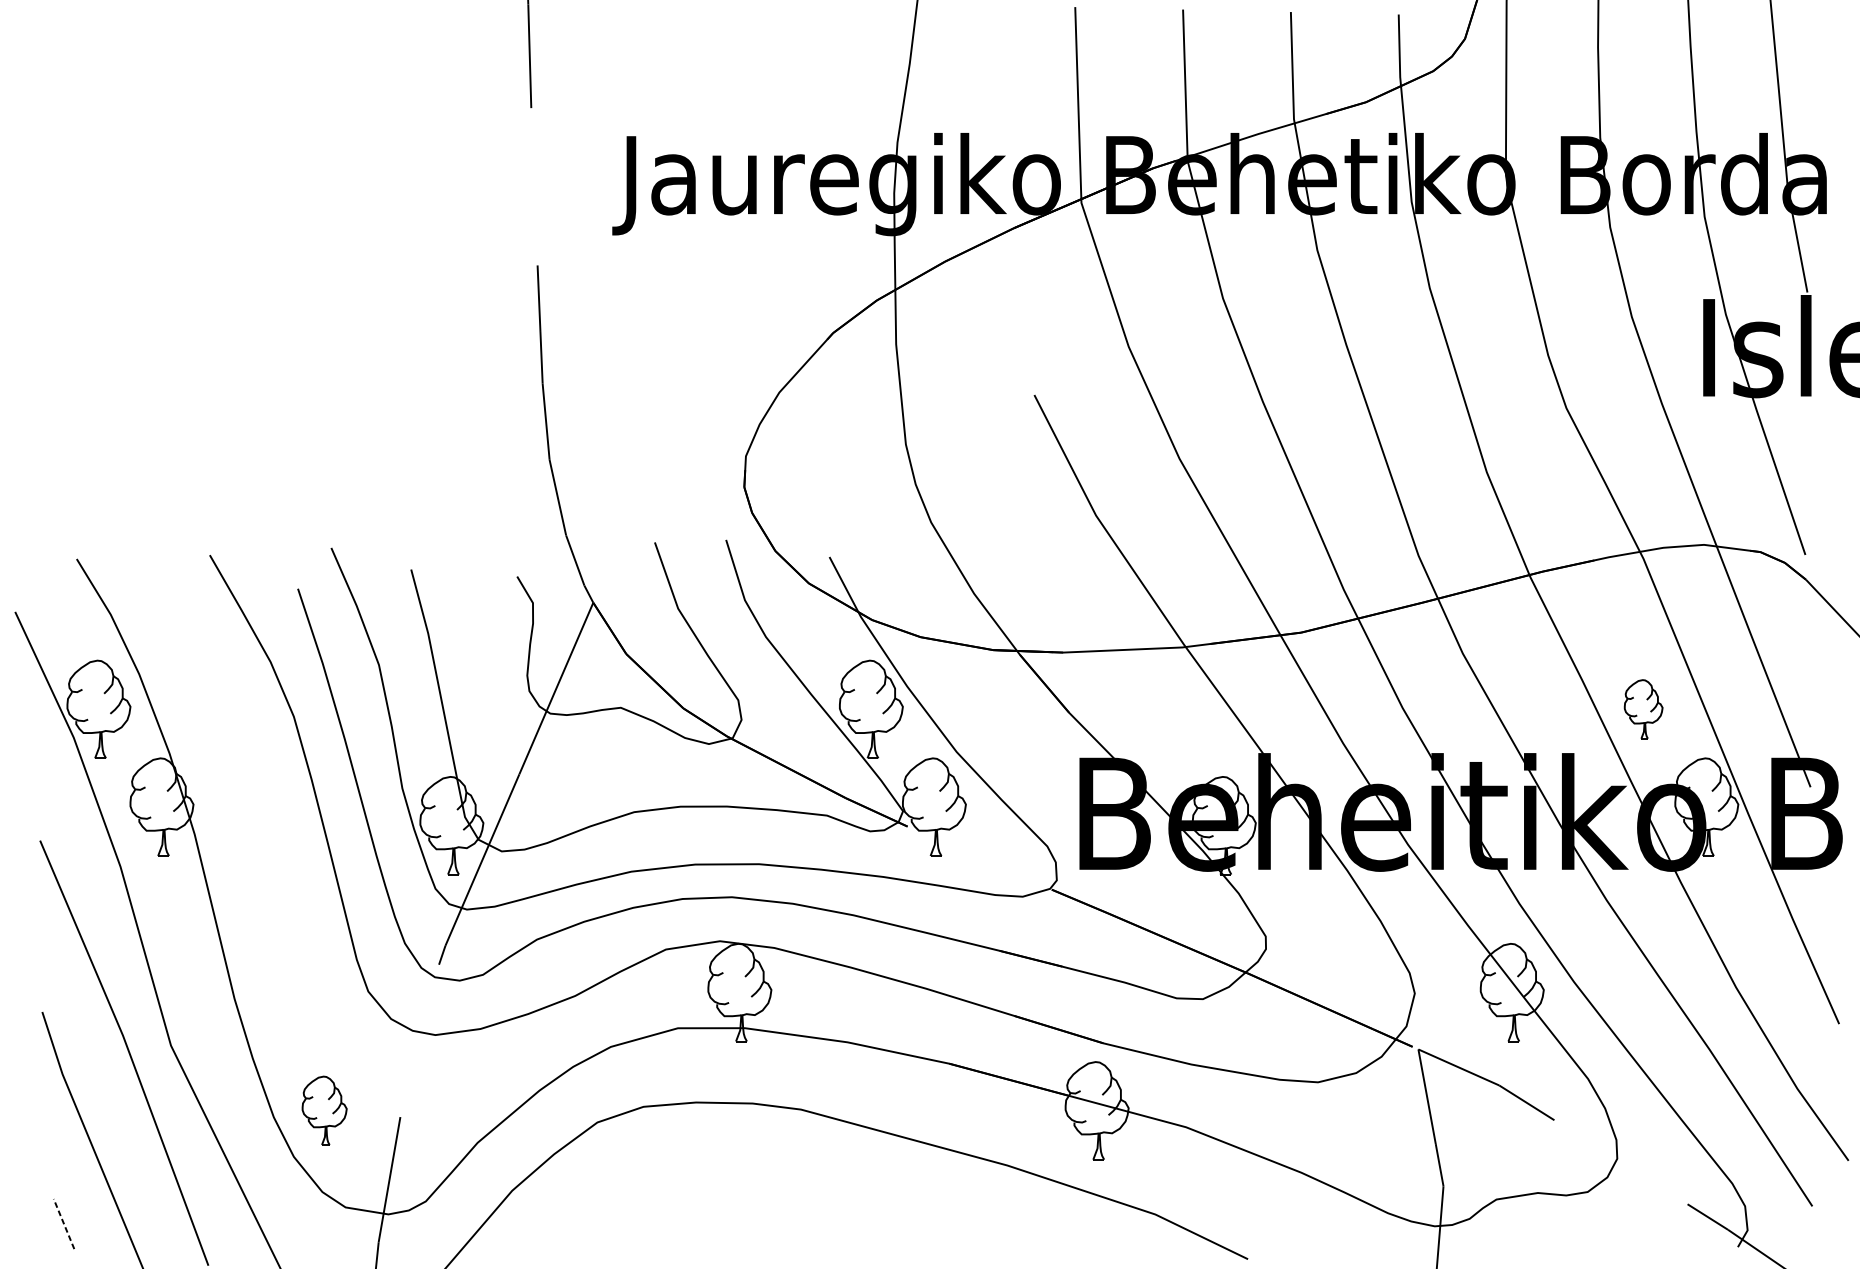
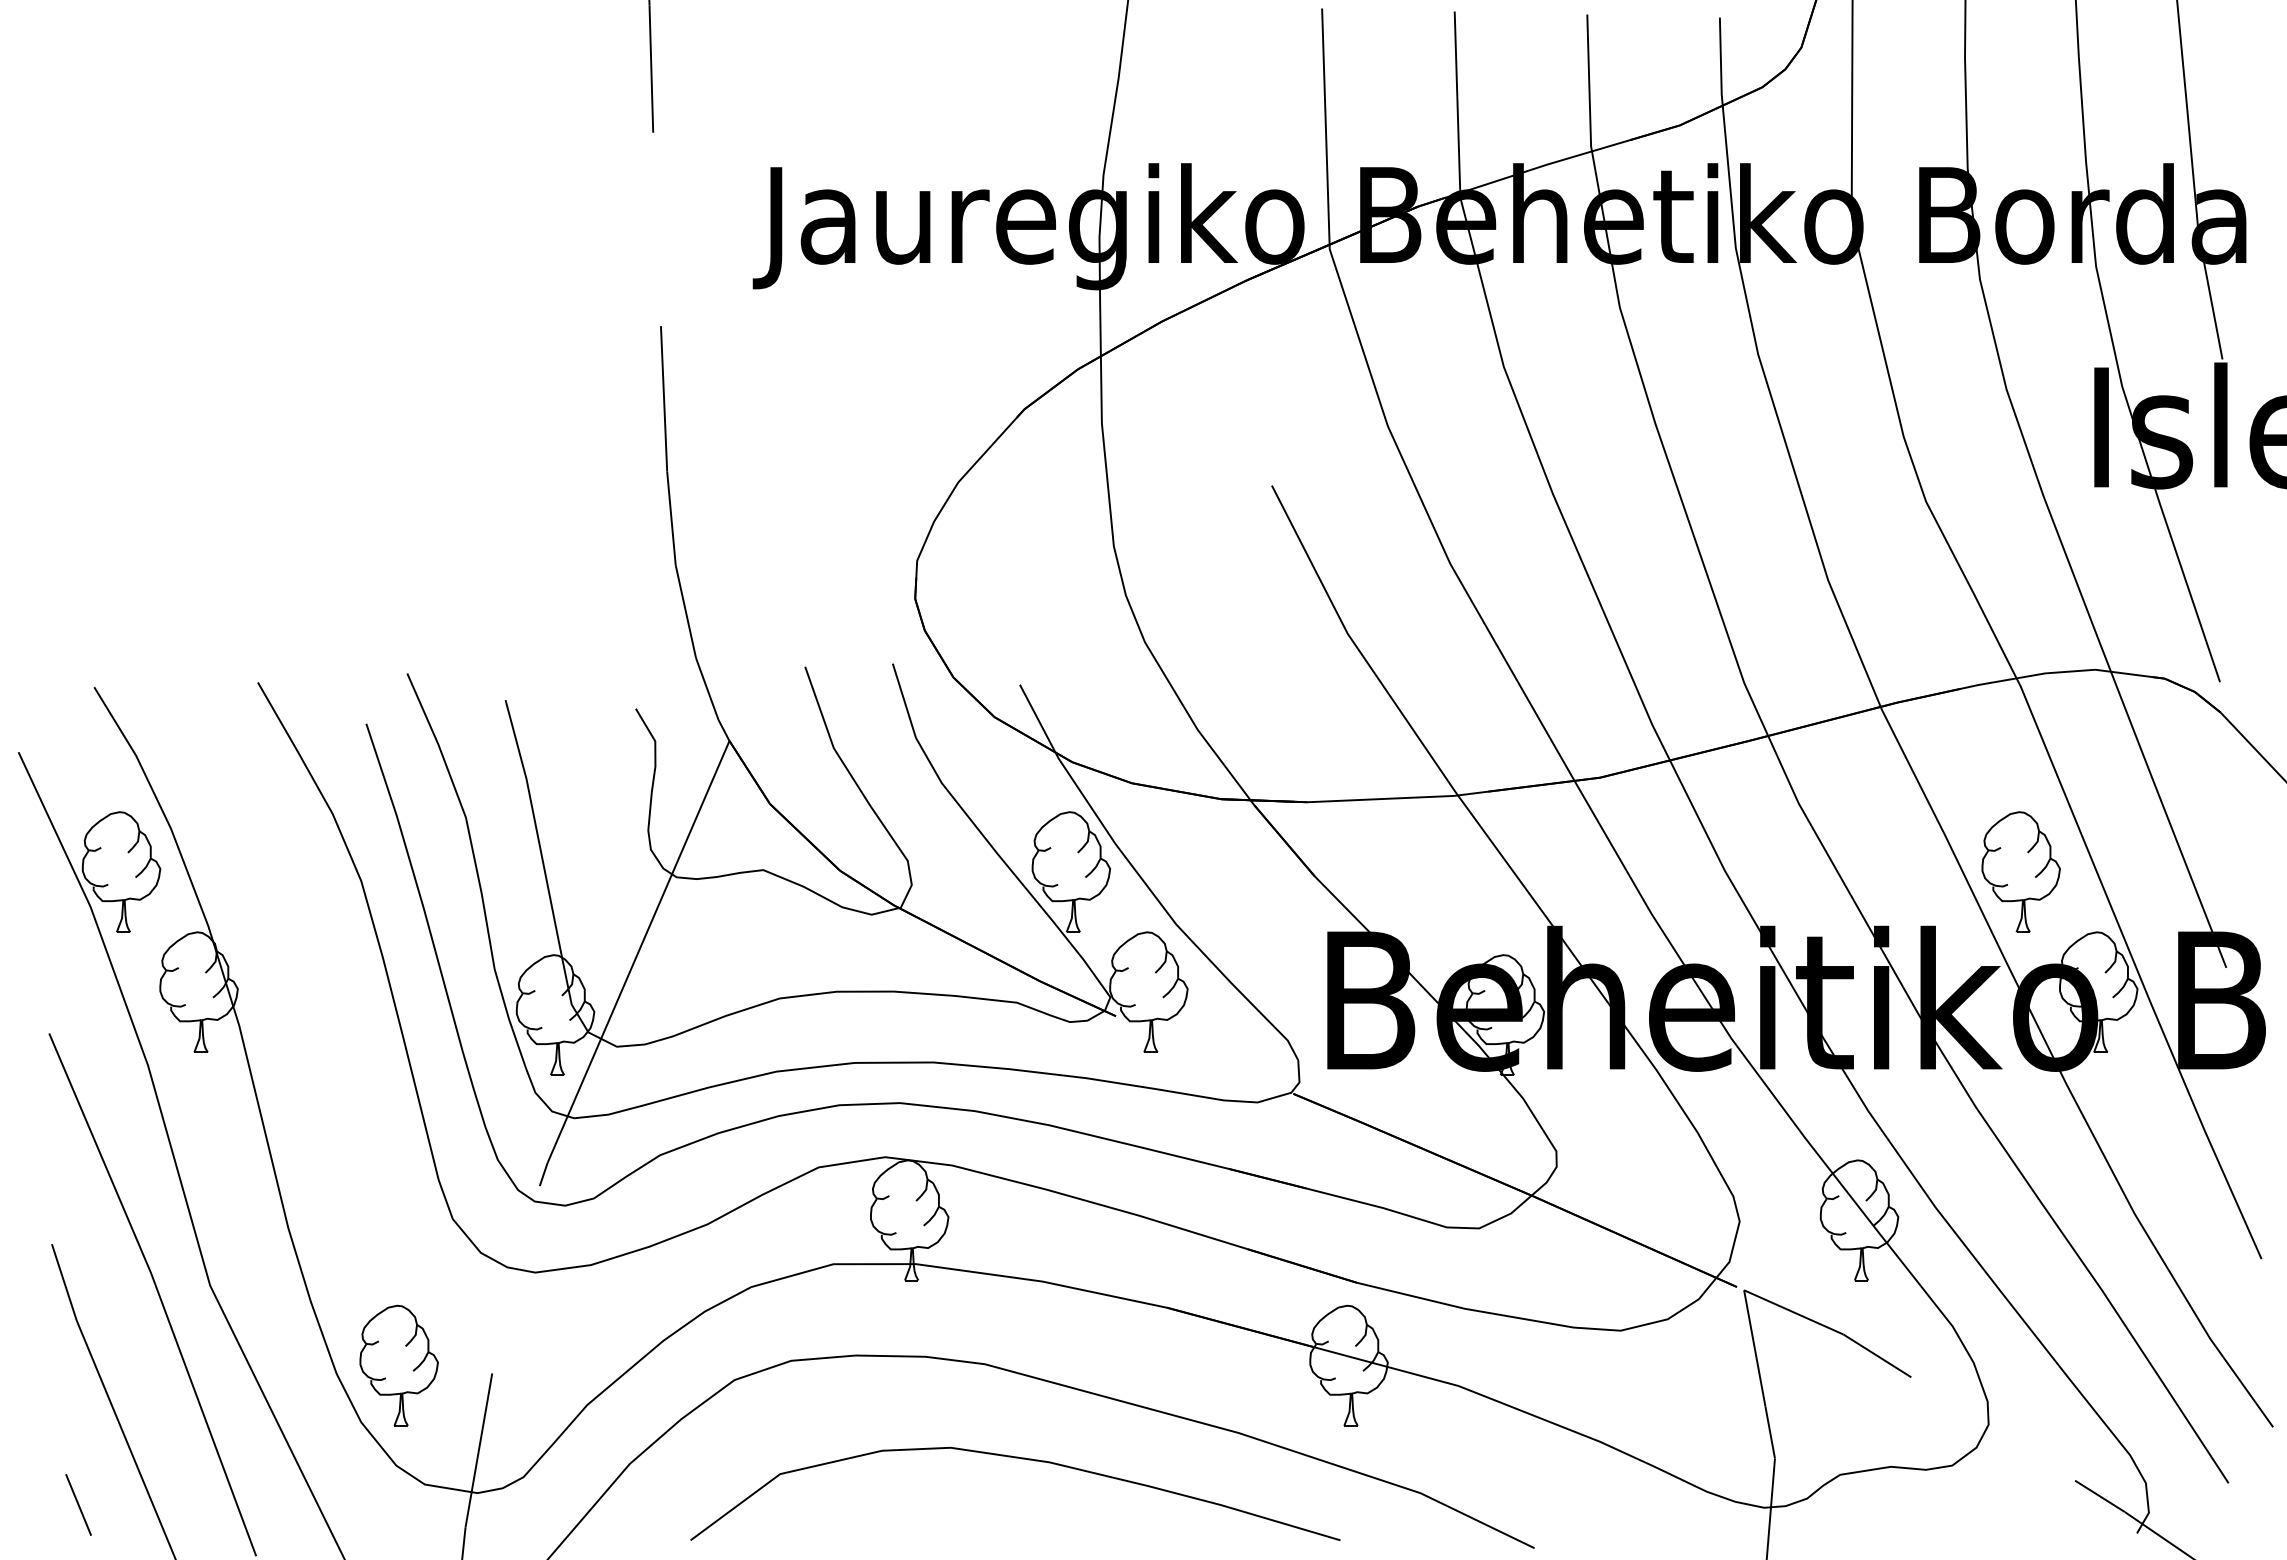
part: (1643, 708) -> (2020, 871), size x1.67
part: (324, 1110) -> (398, 1365), size x1.43
curve: (830, 1187) -> (1021, 1459), added
line: (63, 1223) -> (78, 1504), dashed -> solid

